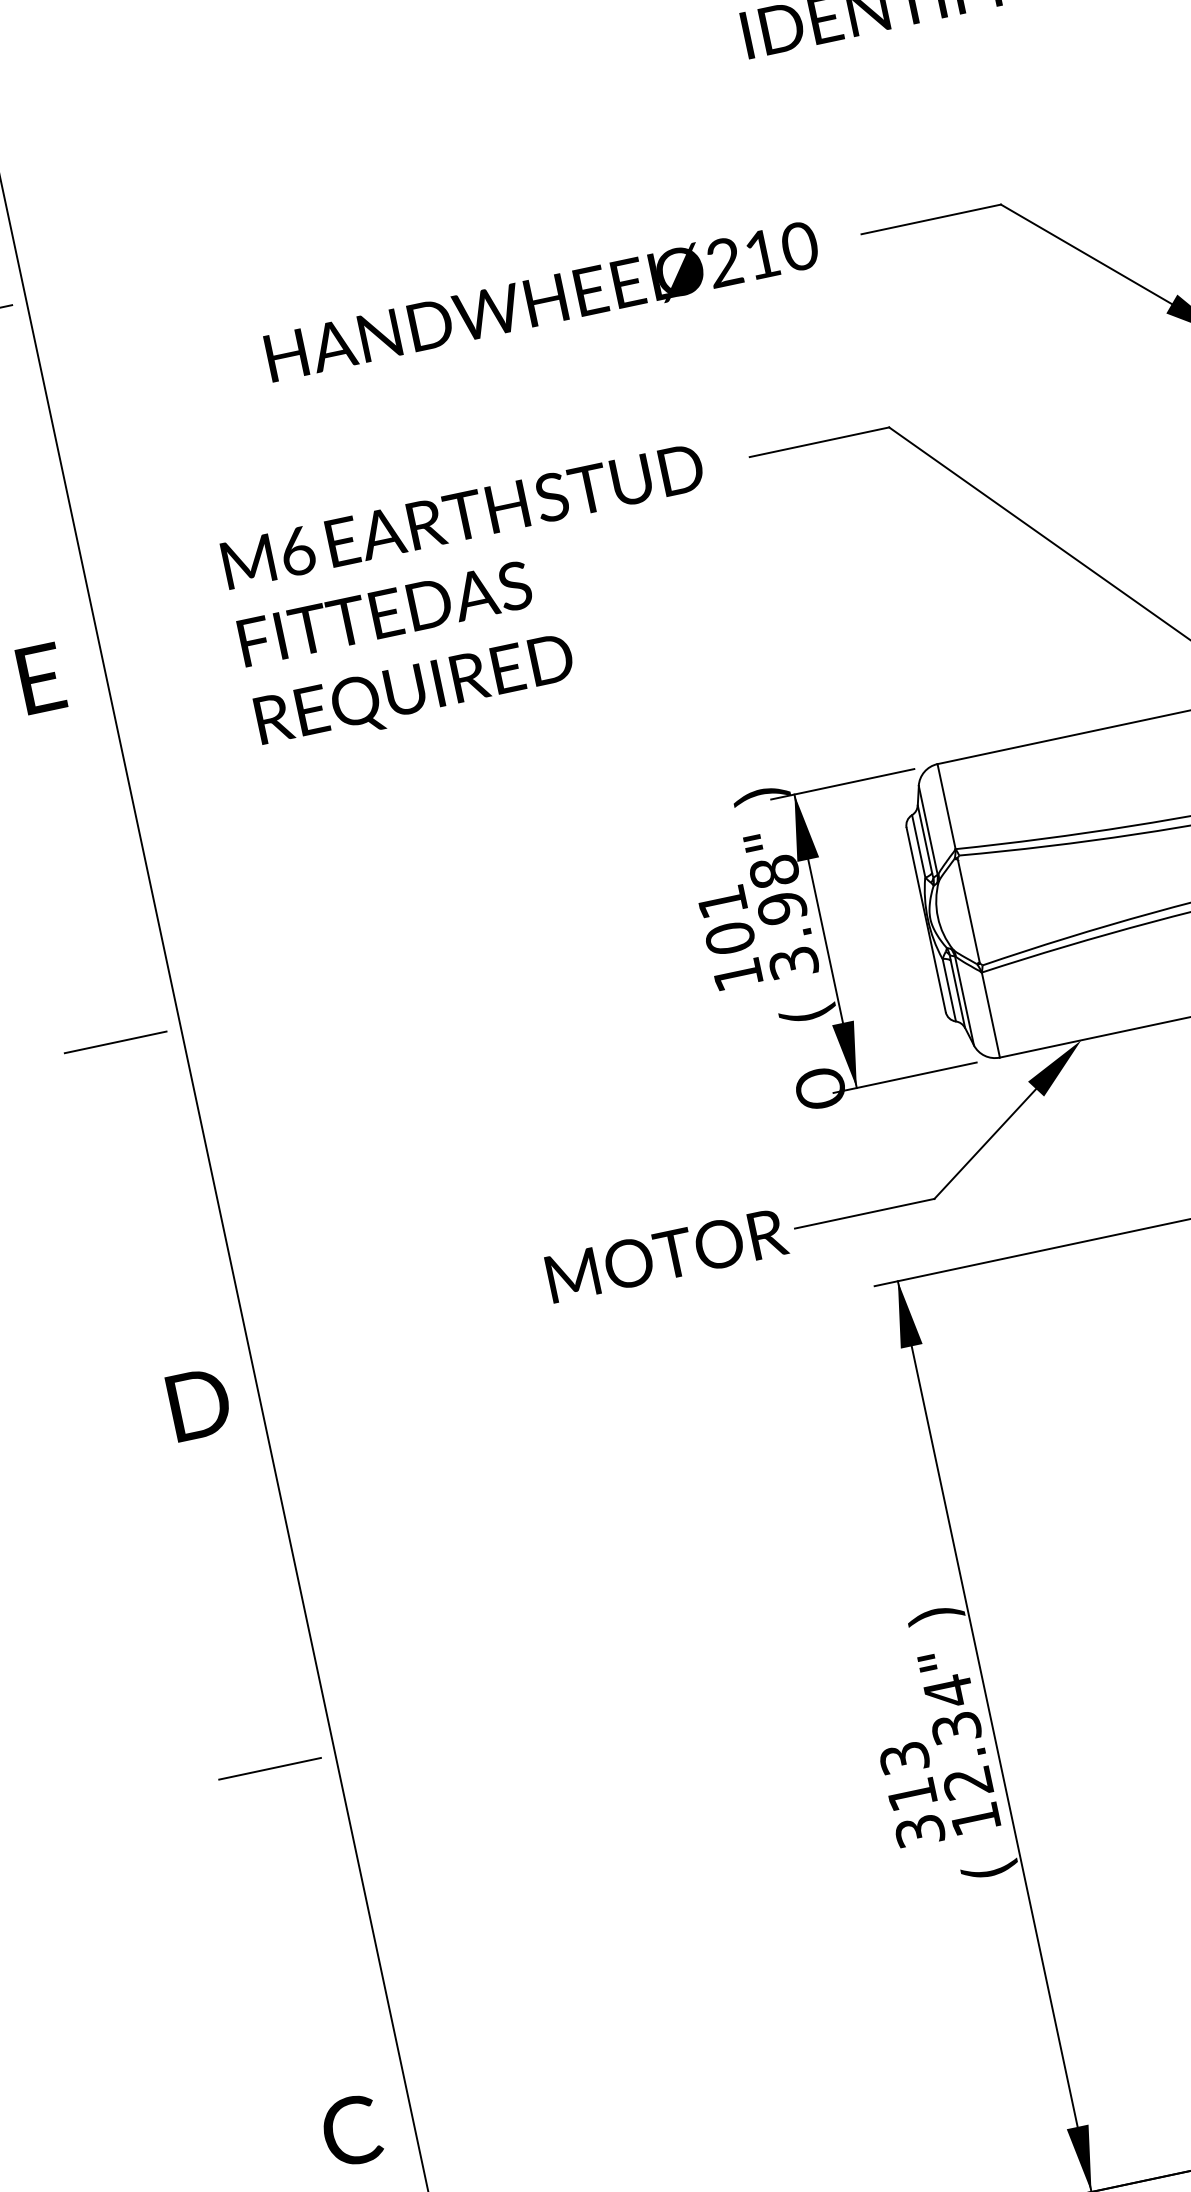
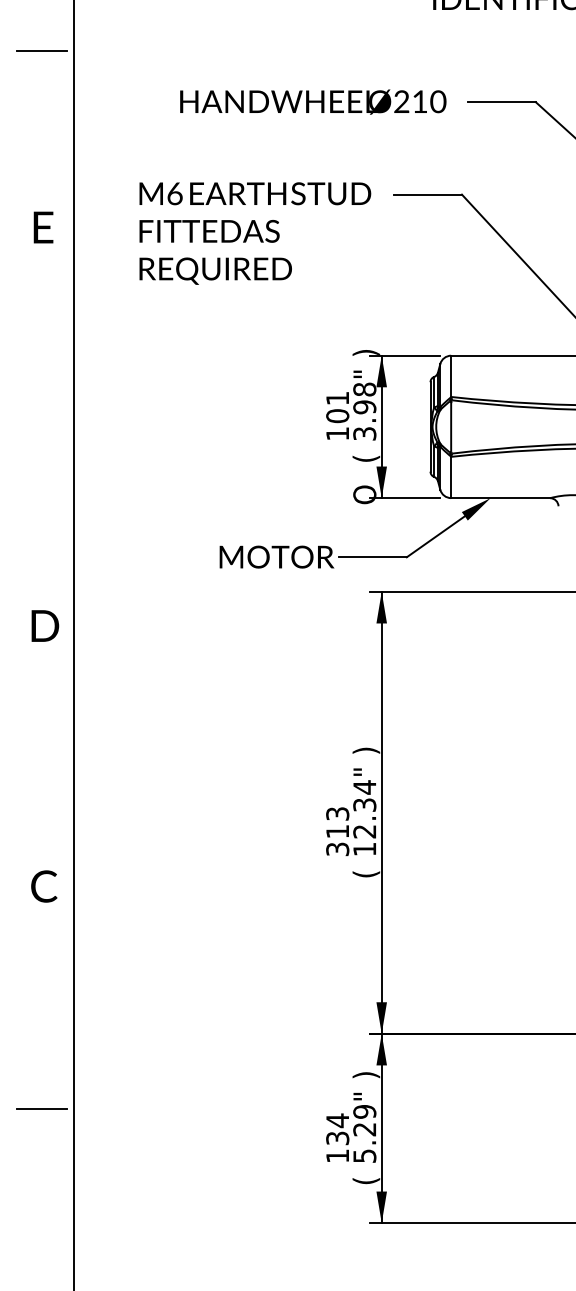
line: (114, 1042) -> (41, 403), removed
text: (199, 1402) -> (45, 625), moved
line: (268, 1769) -> (41, 756), removed
text: (352, 2130) -> (44, 886), moved

